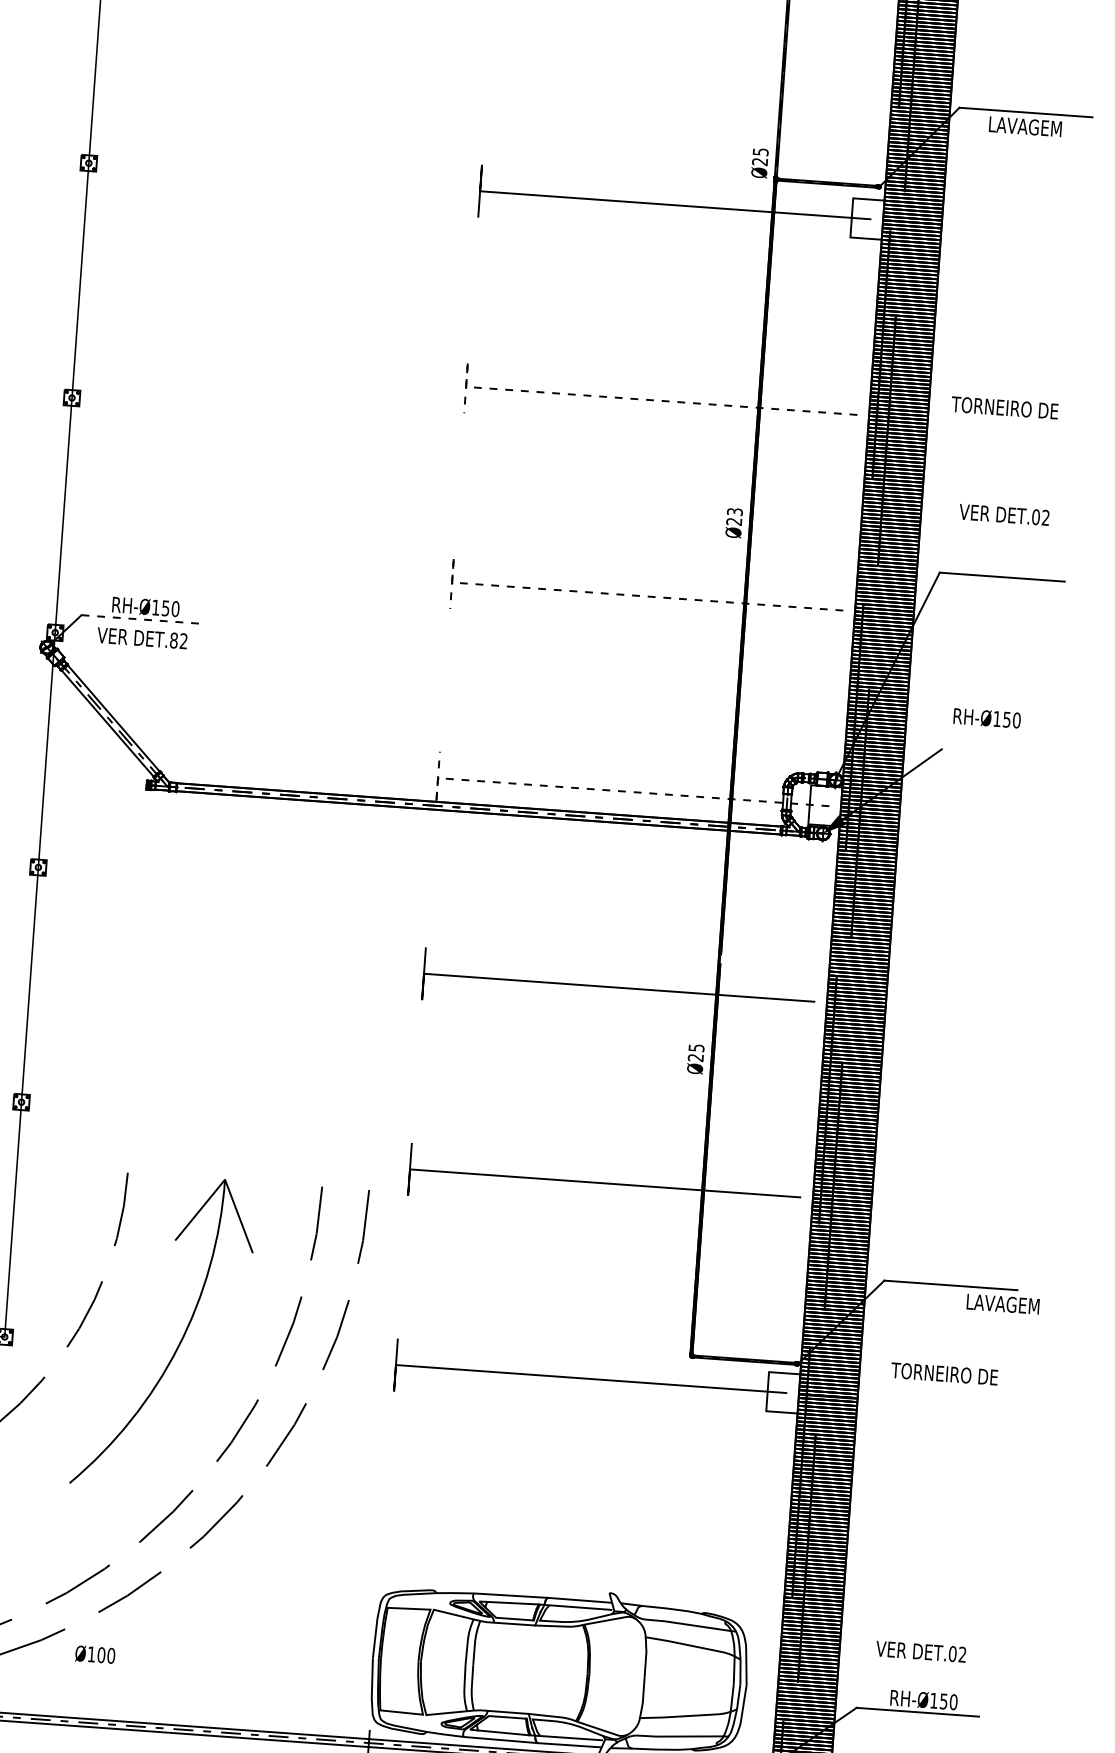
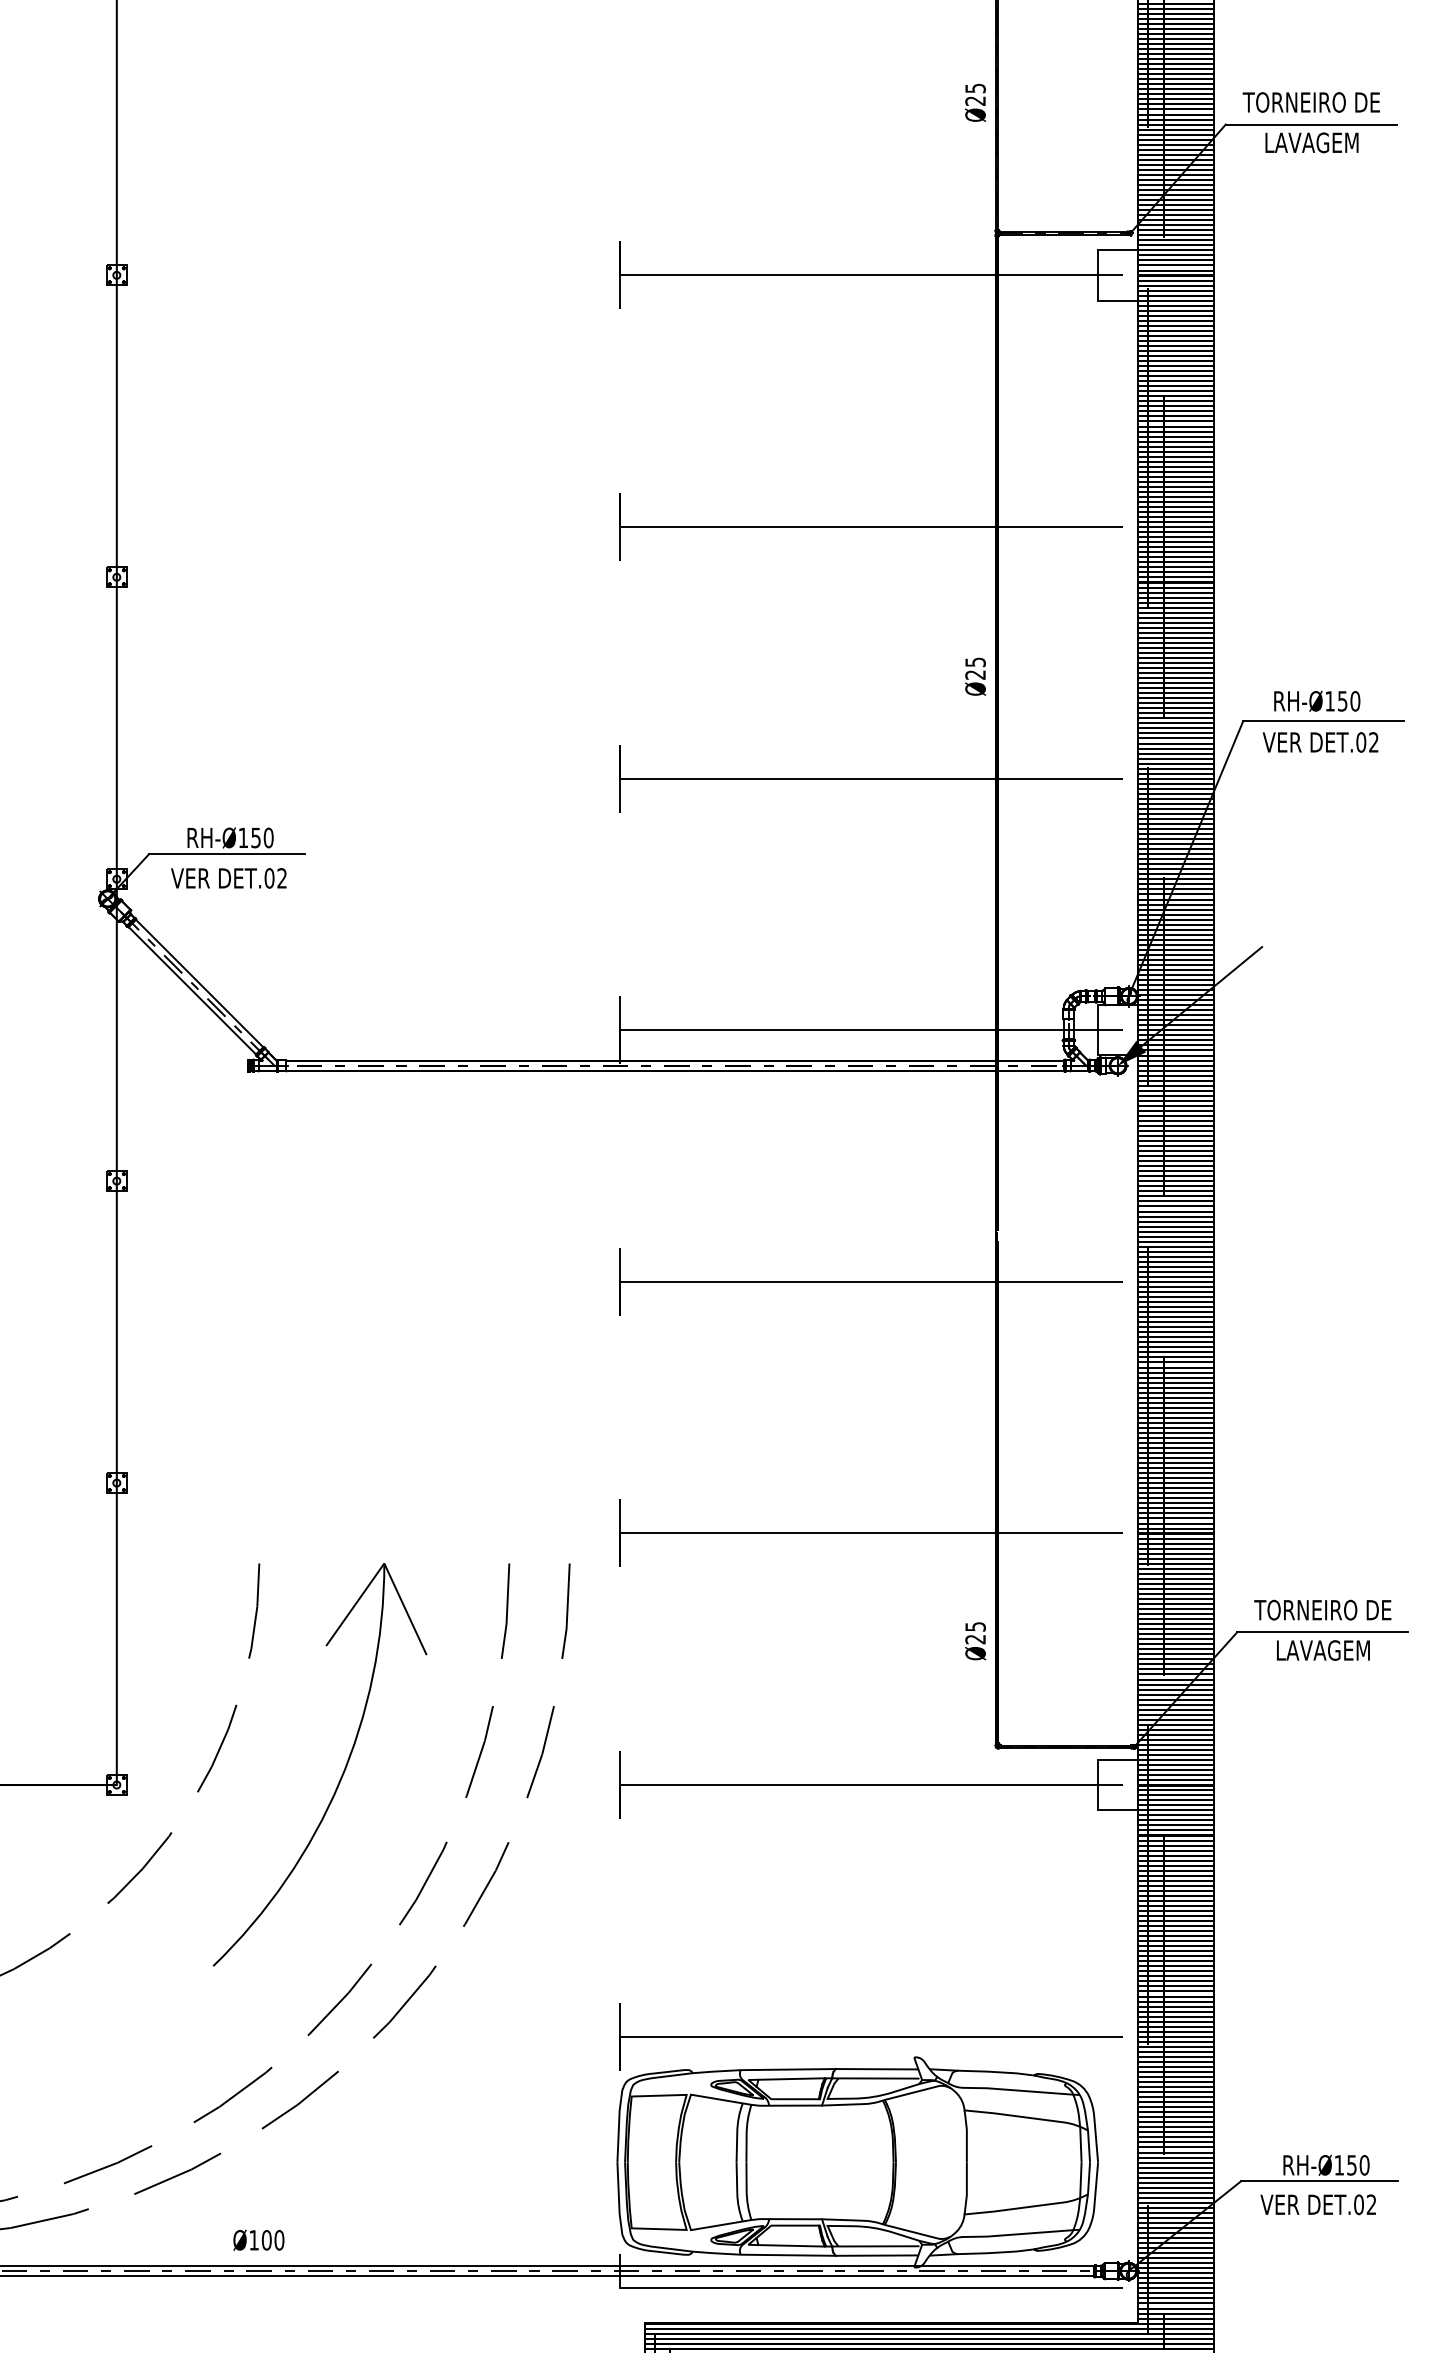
text: (759, 162) -> (975, 102), moved
line: (621, 397) -> (819, 526), dashed -> solid
text: (1004, 407) -> (1310, 102), moved
text: (734, 511) -> (975, 661), Ø23 -> Ø25
text: (1004, 514) -> (1320, 742), moved
line: (607, 593) -> (819, 778), dashed -> solid
line: (142, 619) -> (227, 854), dashed -> solid
text: (173, 640) -> (269, 878), DET.82 -> DET.02
text: (987, 717) -> (1317, 700), moved
line: (593, 789) -> (819, 1030), dashed -> solid
text: (695, 1059) -> (975, 1641), moved
text: (1003, 1304) -> (1323, 1650), moved
text: (944, 1373) -> (1322, 1609), moved
line: (576, 1574) -> (870, 2036), added
text: (920, 1651) -> (1317, 2204), moved
text: (95, 1654) -> (258, 2239), moved

